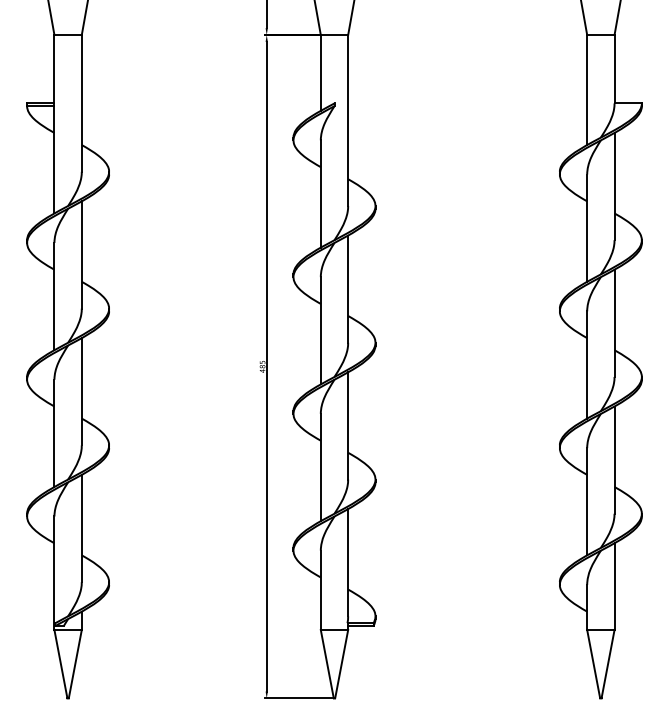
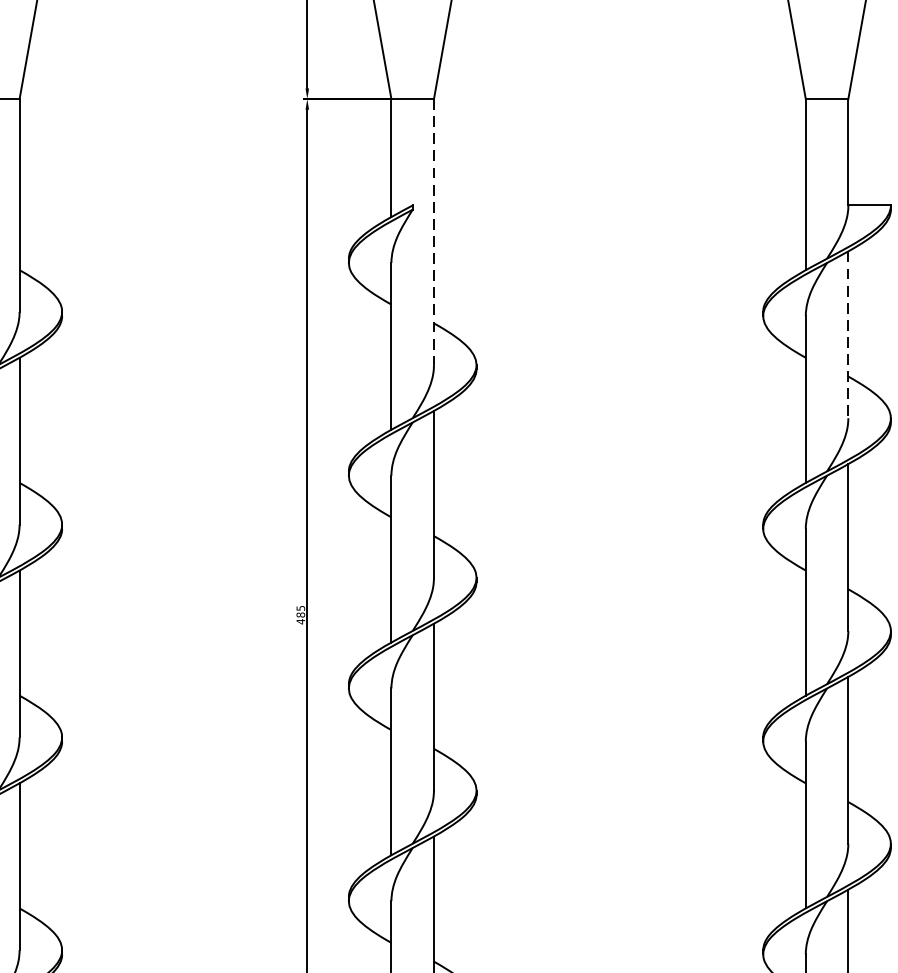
line: (348, 121) -> (434, 233), solid -> dashed
line: (614, 186) -> (848, 334), solid -> dashed

